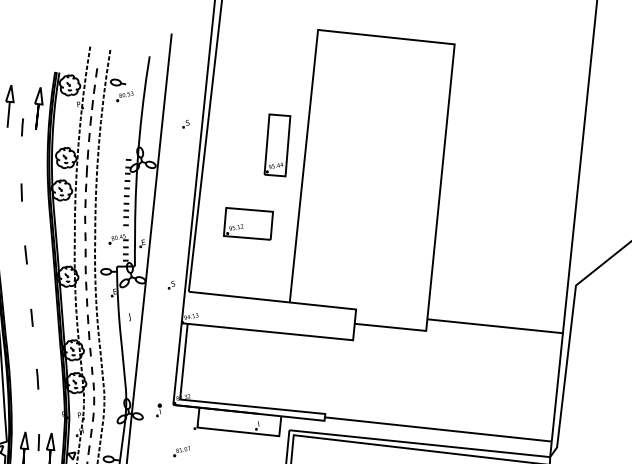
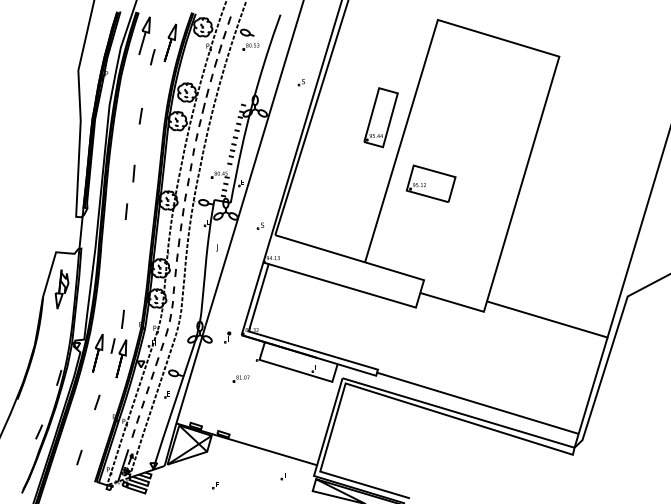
part: (247, 223) -> (430, 183), moved
line: (31, 317) -> (126, 211), moved
line: (36, 378) -> (122, 318), moved

